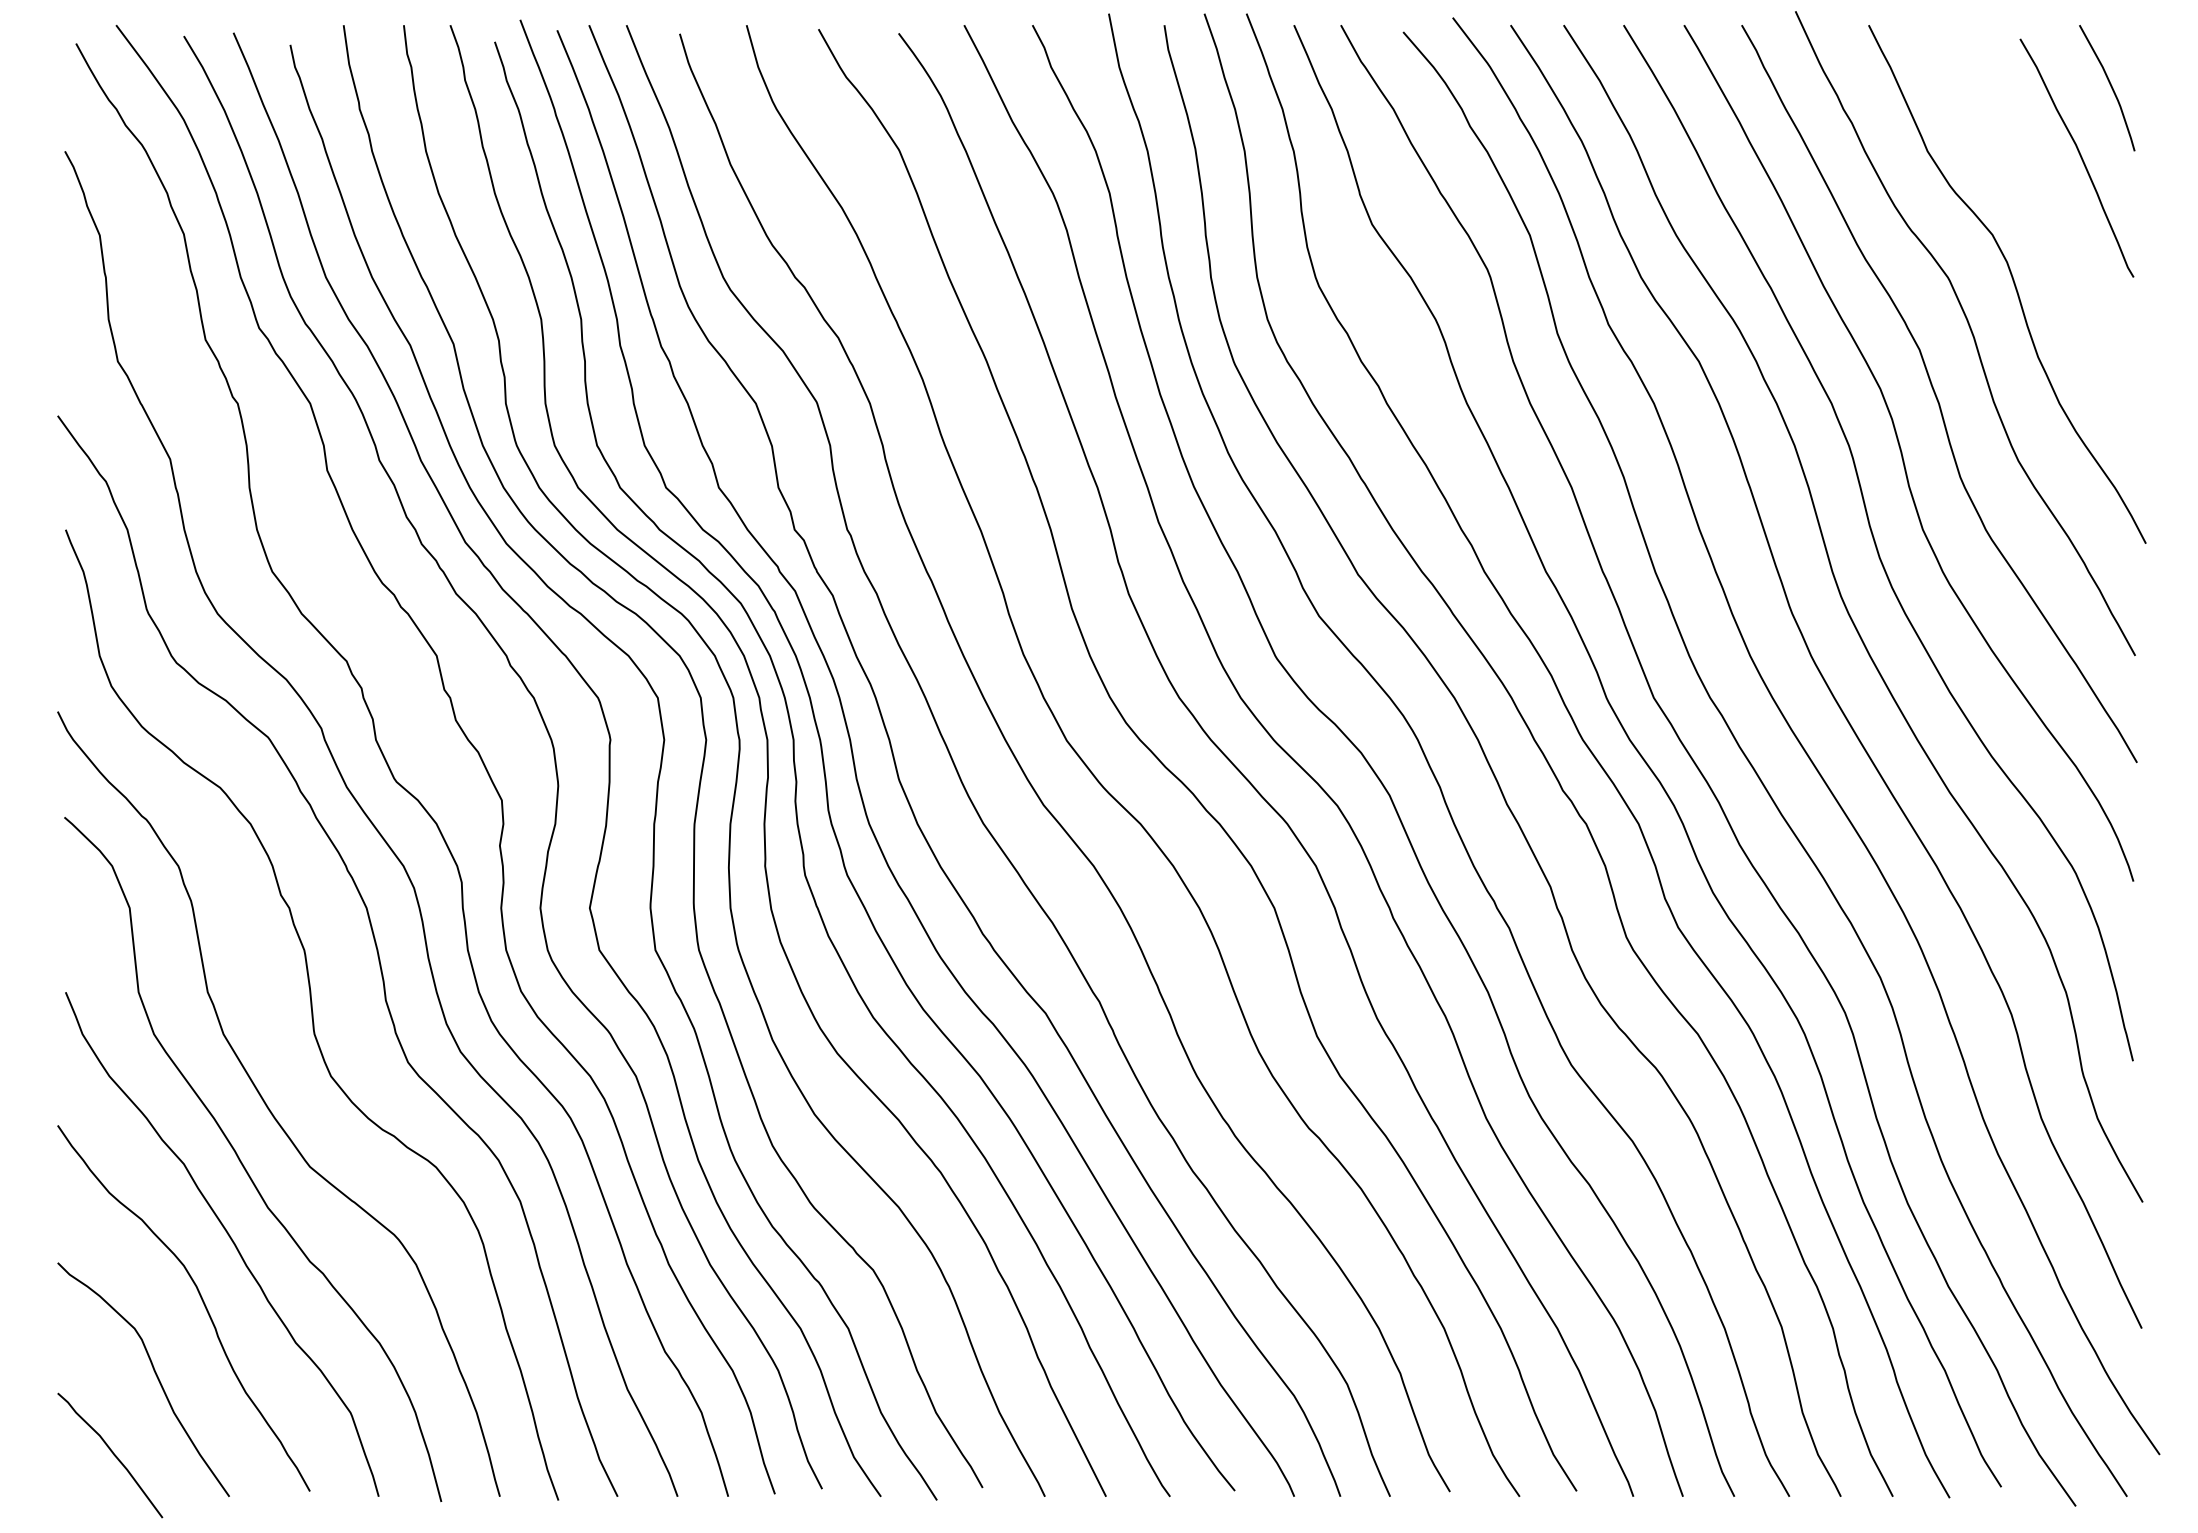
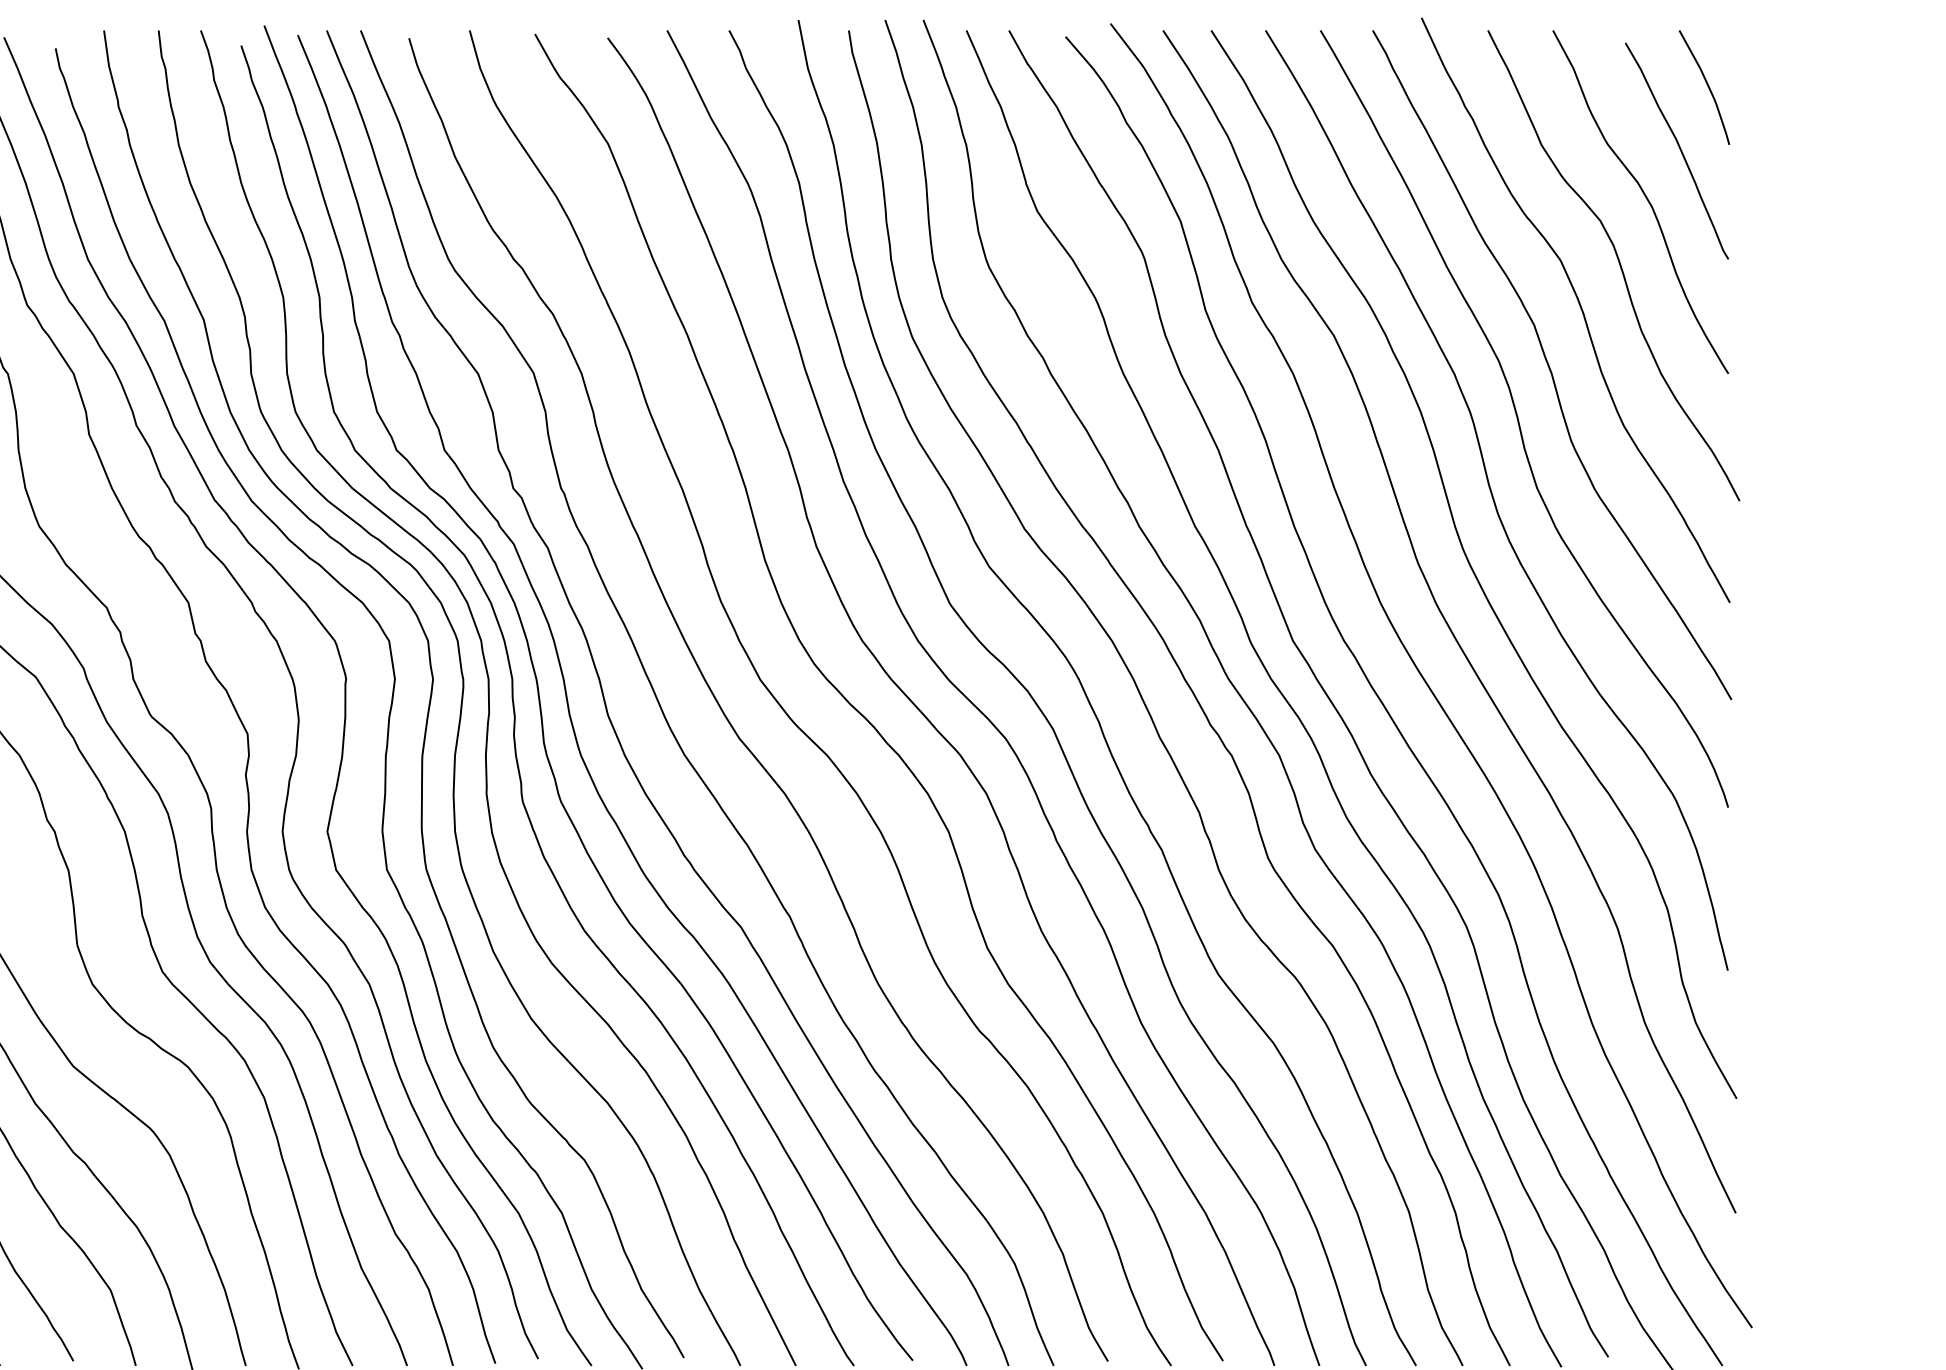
curve: (2043, 211) -> (1646, 199), added

